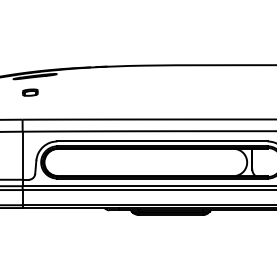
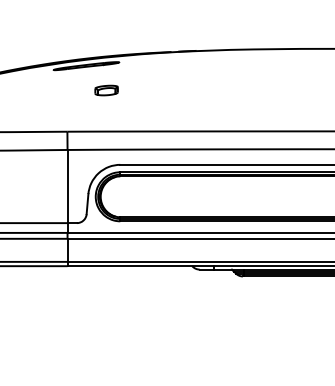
part: (30, 92) -> (106, 90), moved

